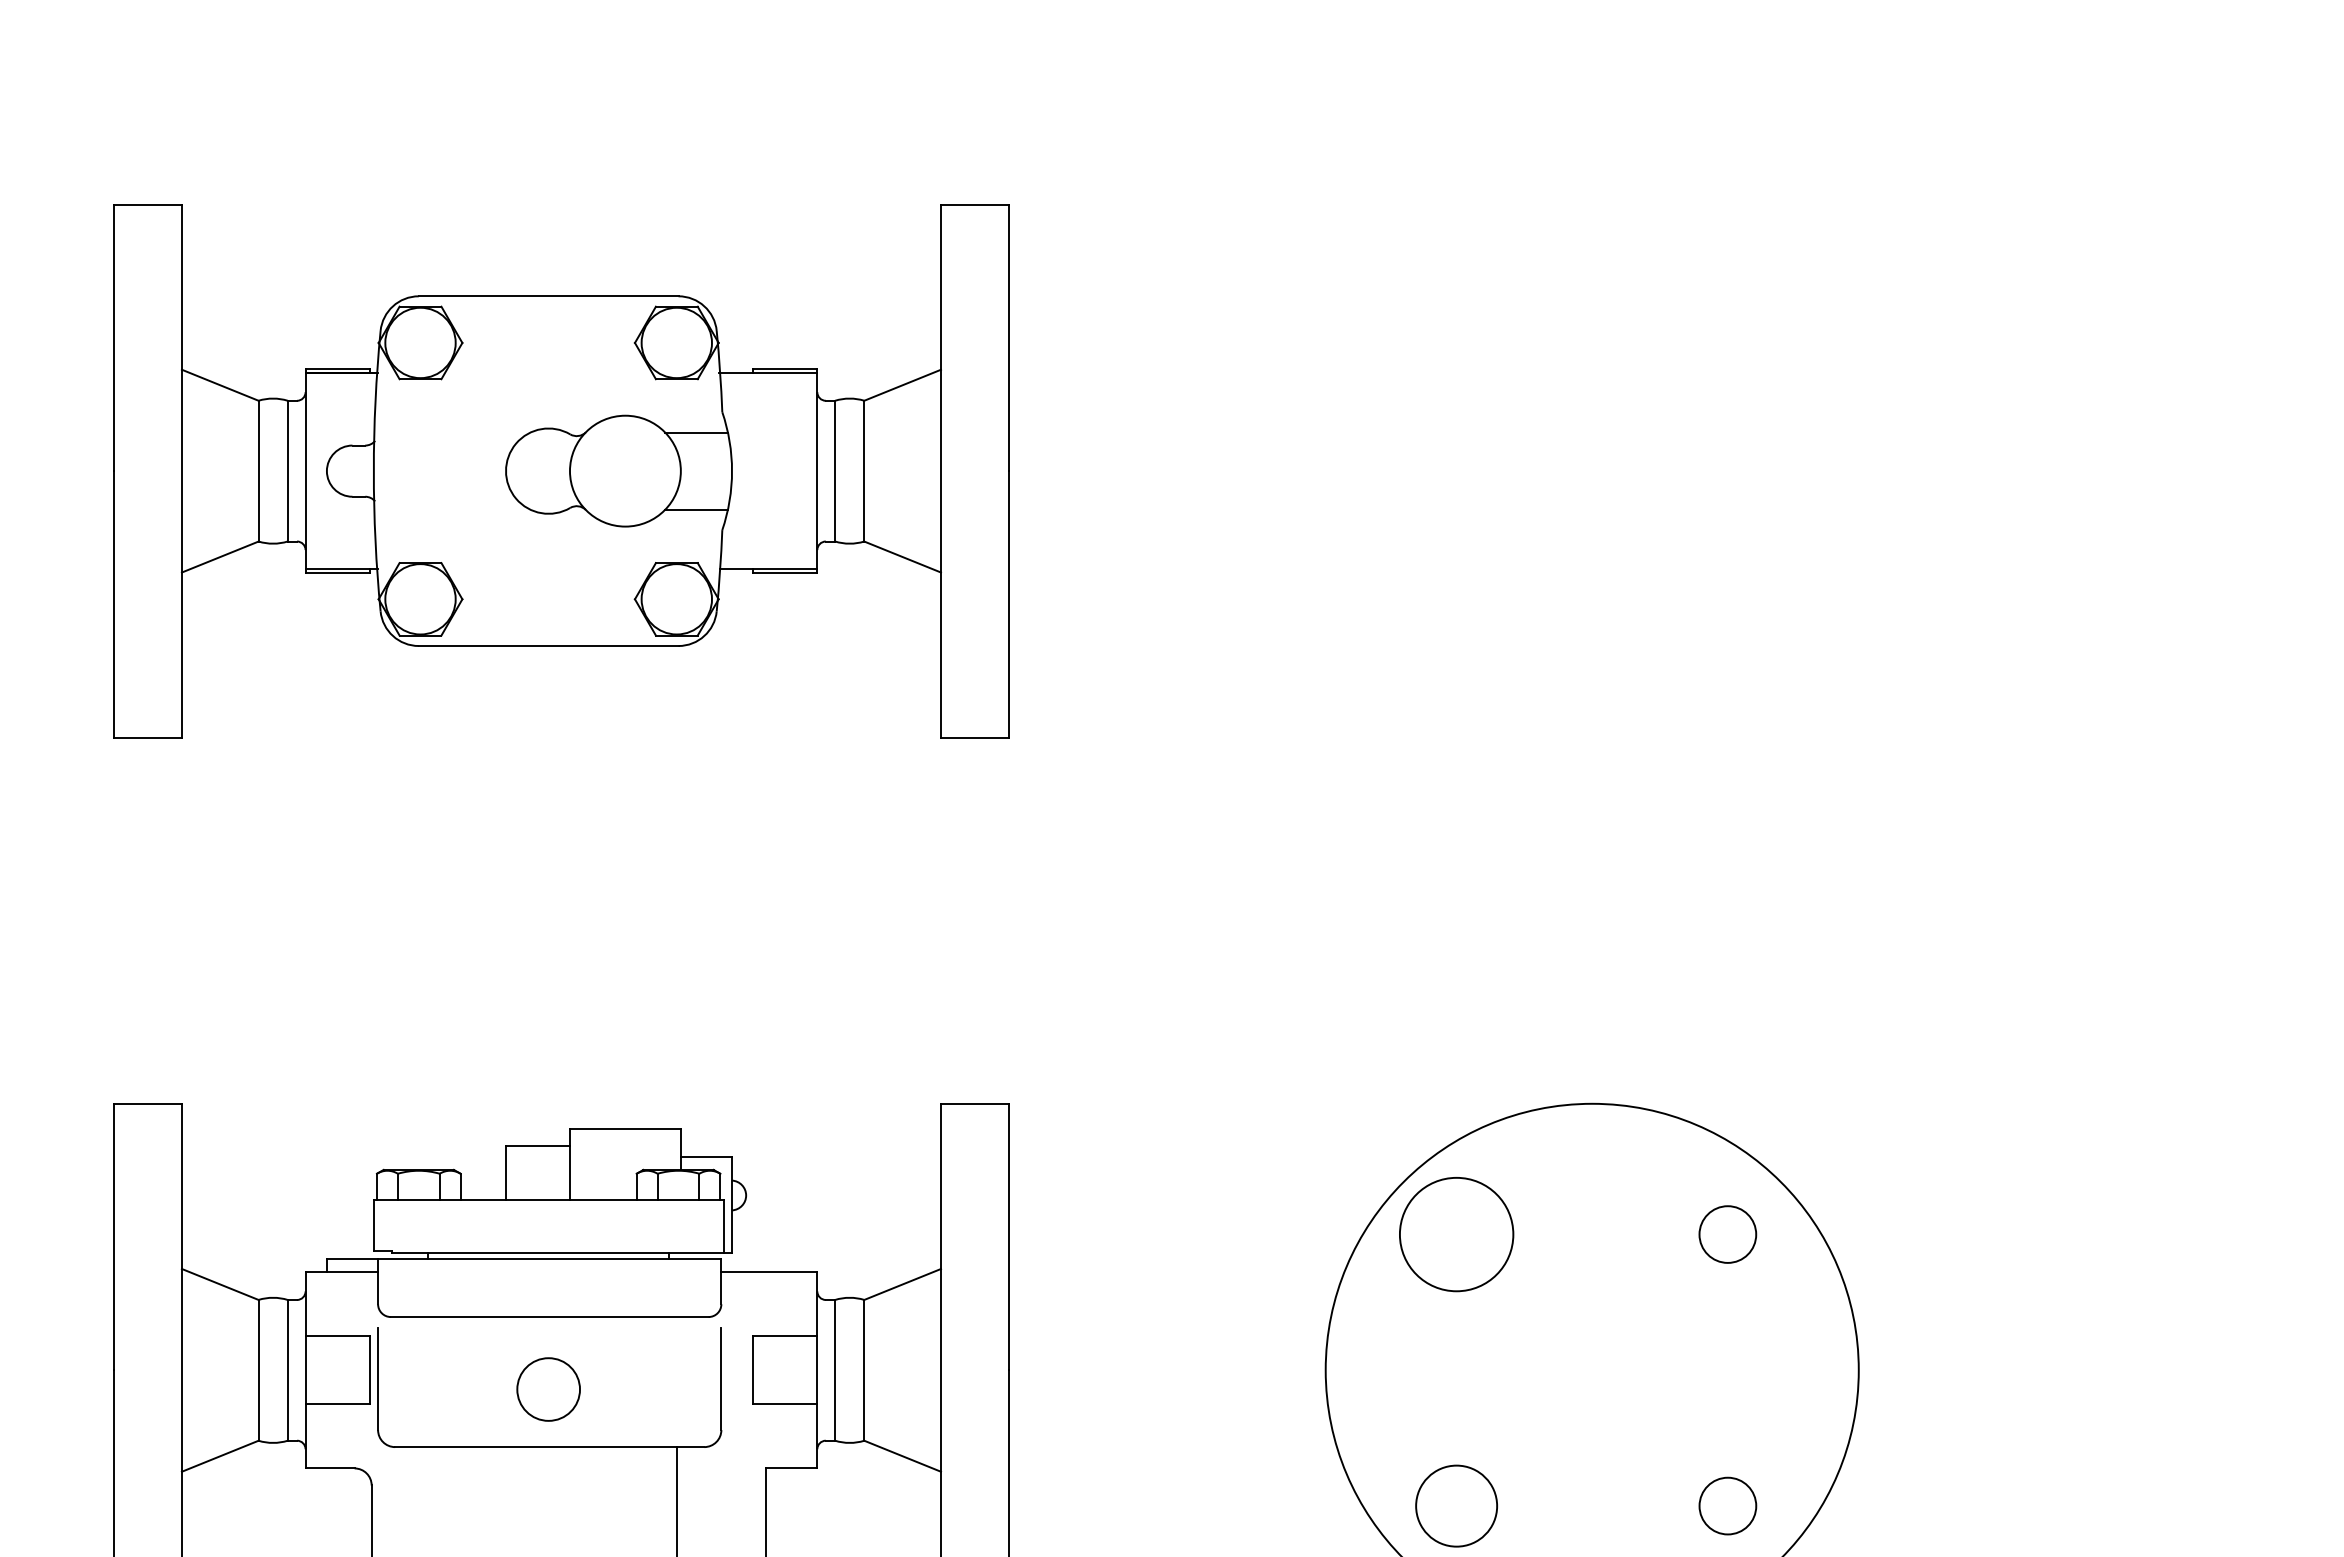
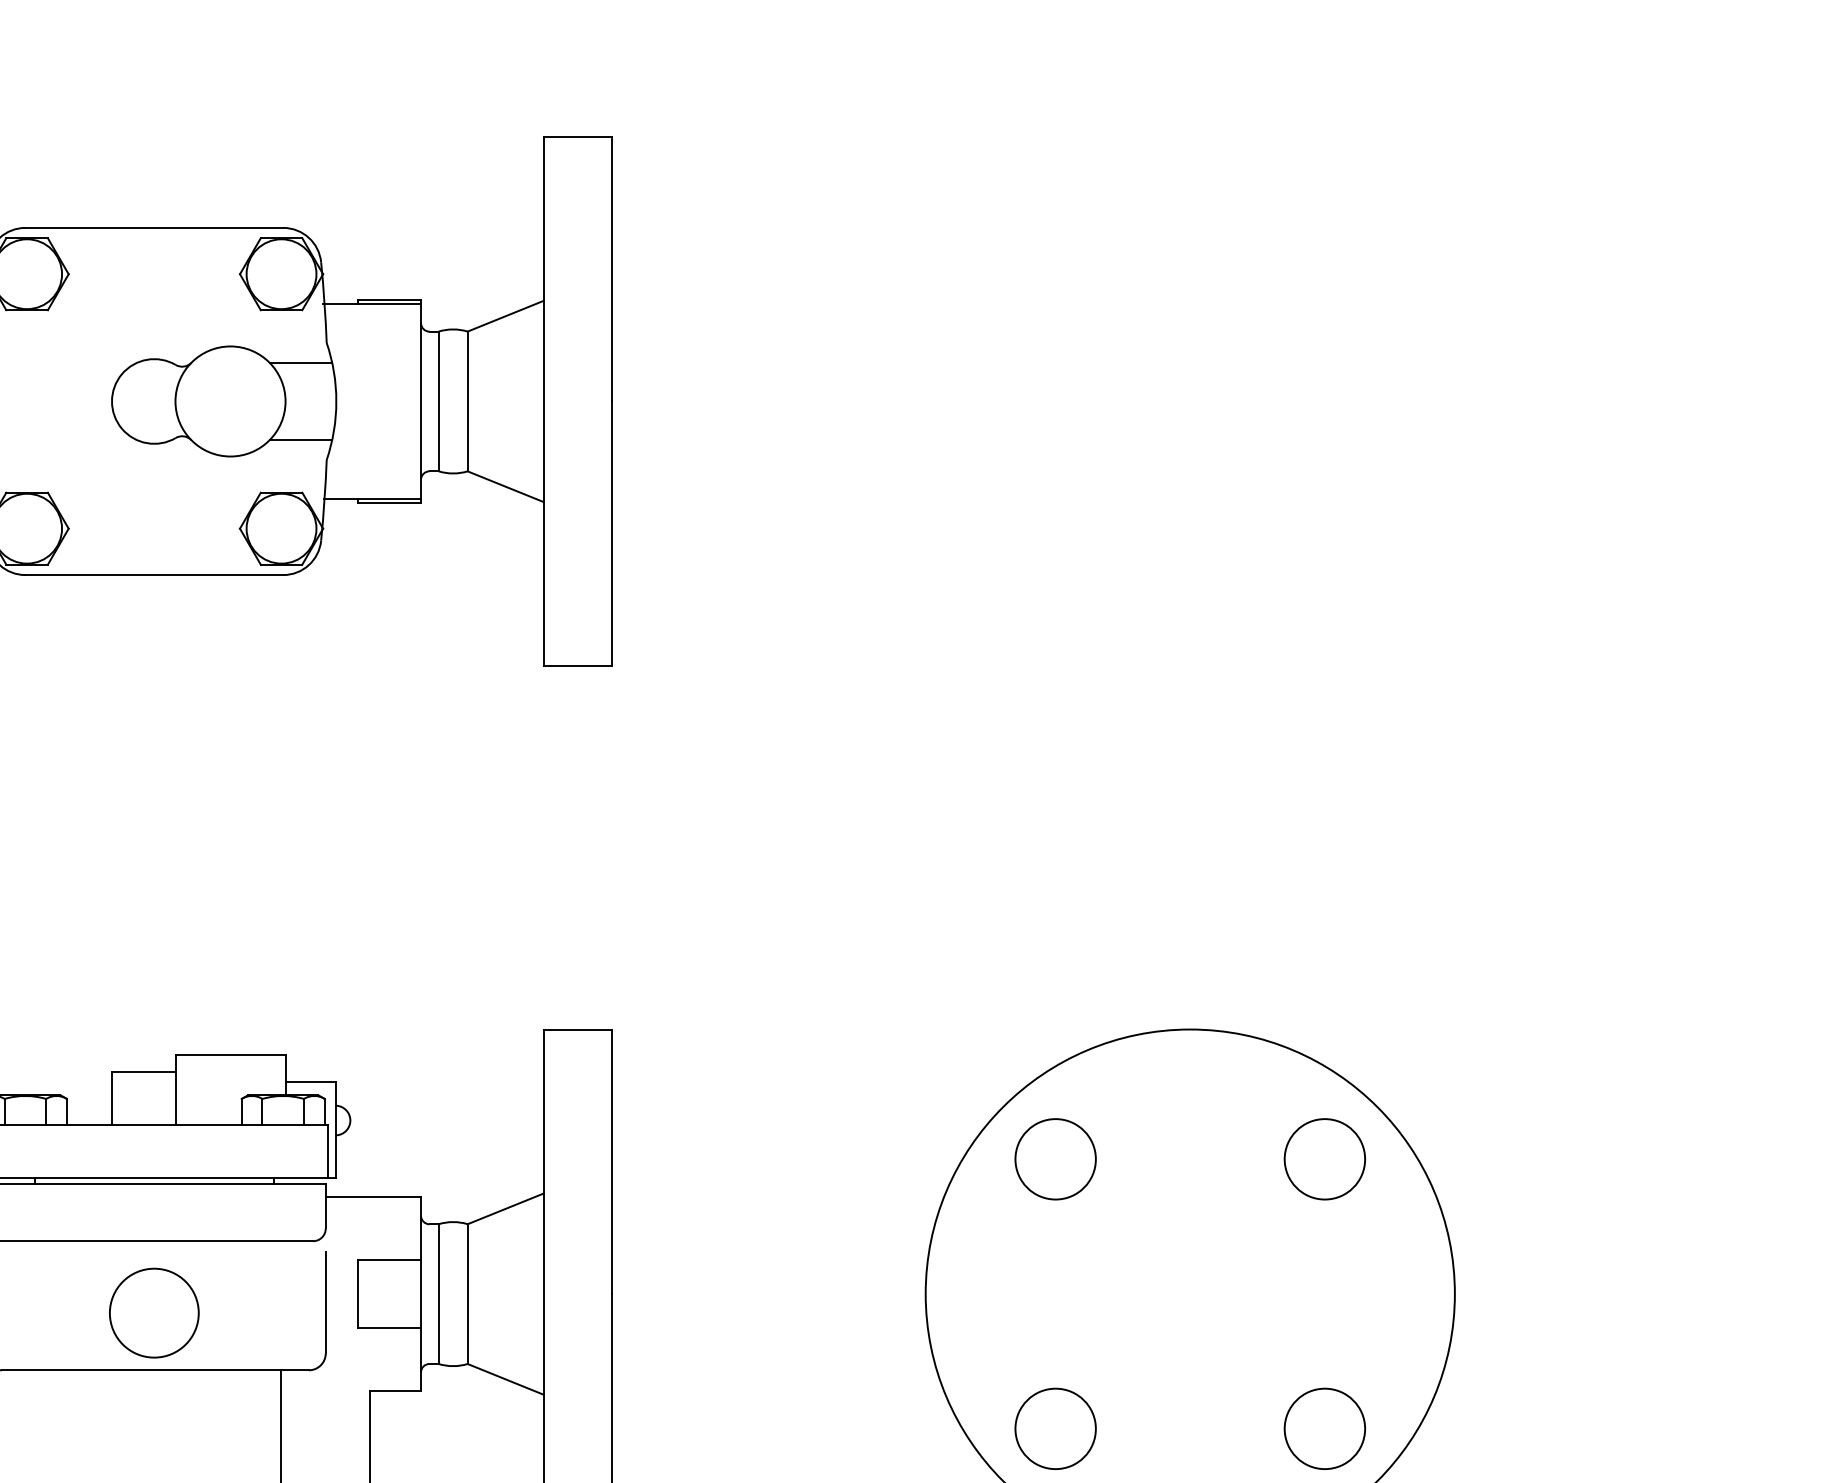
circle: (1456, 1234) -> (1055, 1159), size x0.71
circle: (1727, 1234) -> (1324, 1159), size x1.43
circle: (548, 1389) -> (154, 1313), size x1.43
circle: (1727, 1505) -> (1324, 1428), size x1.43

